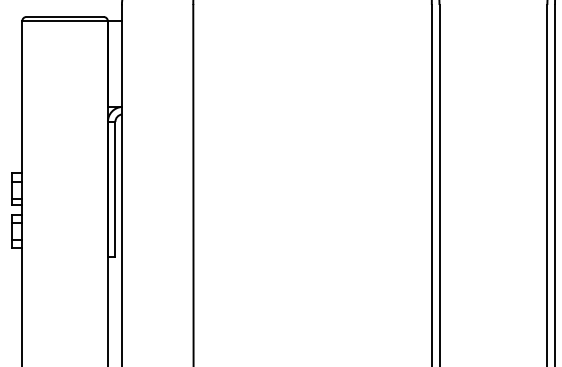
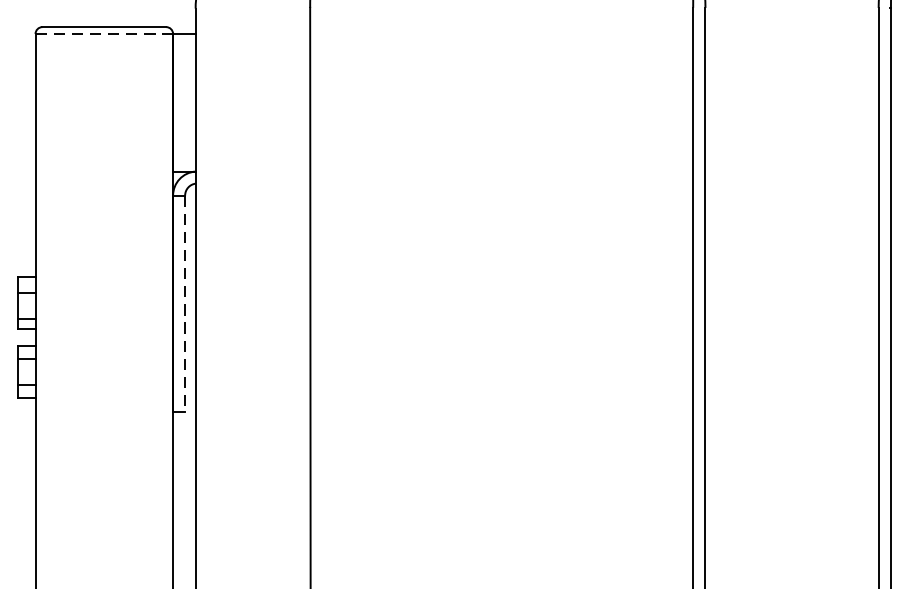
line: (65, 21) -> (104, 34), solid -> dashed
line: (115, 189) -> (185, 304), solid -> dashed

